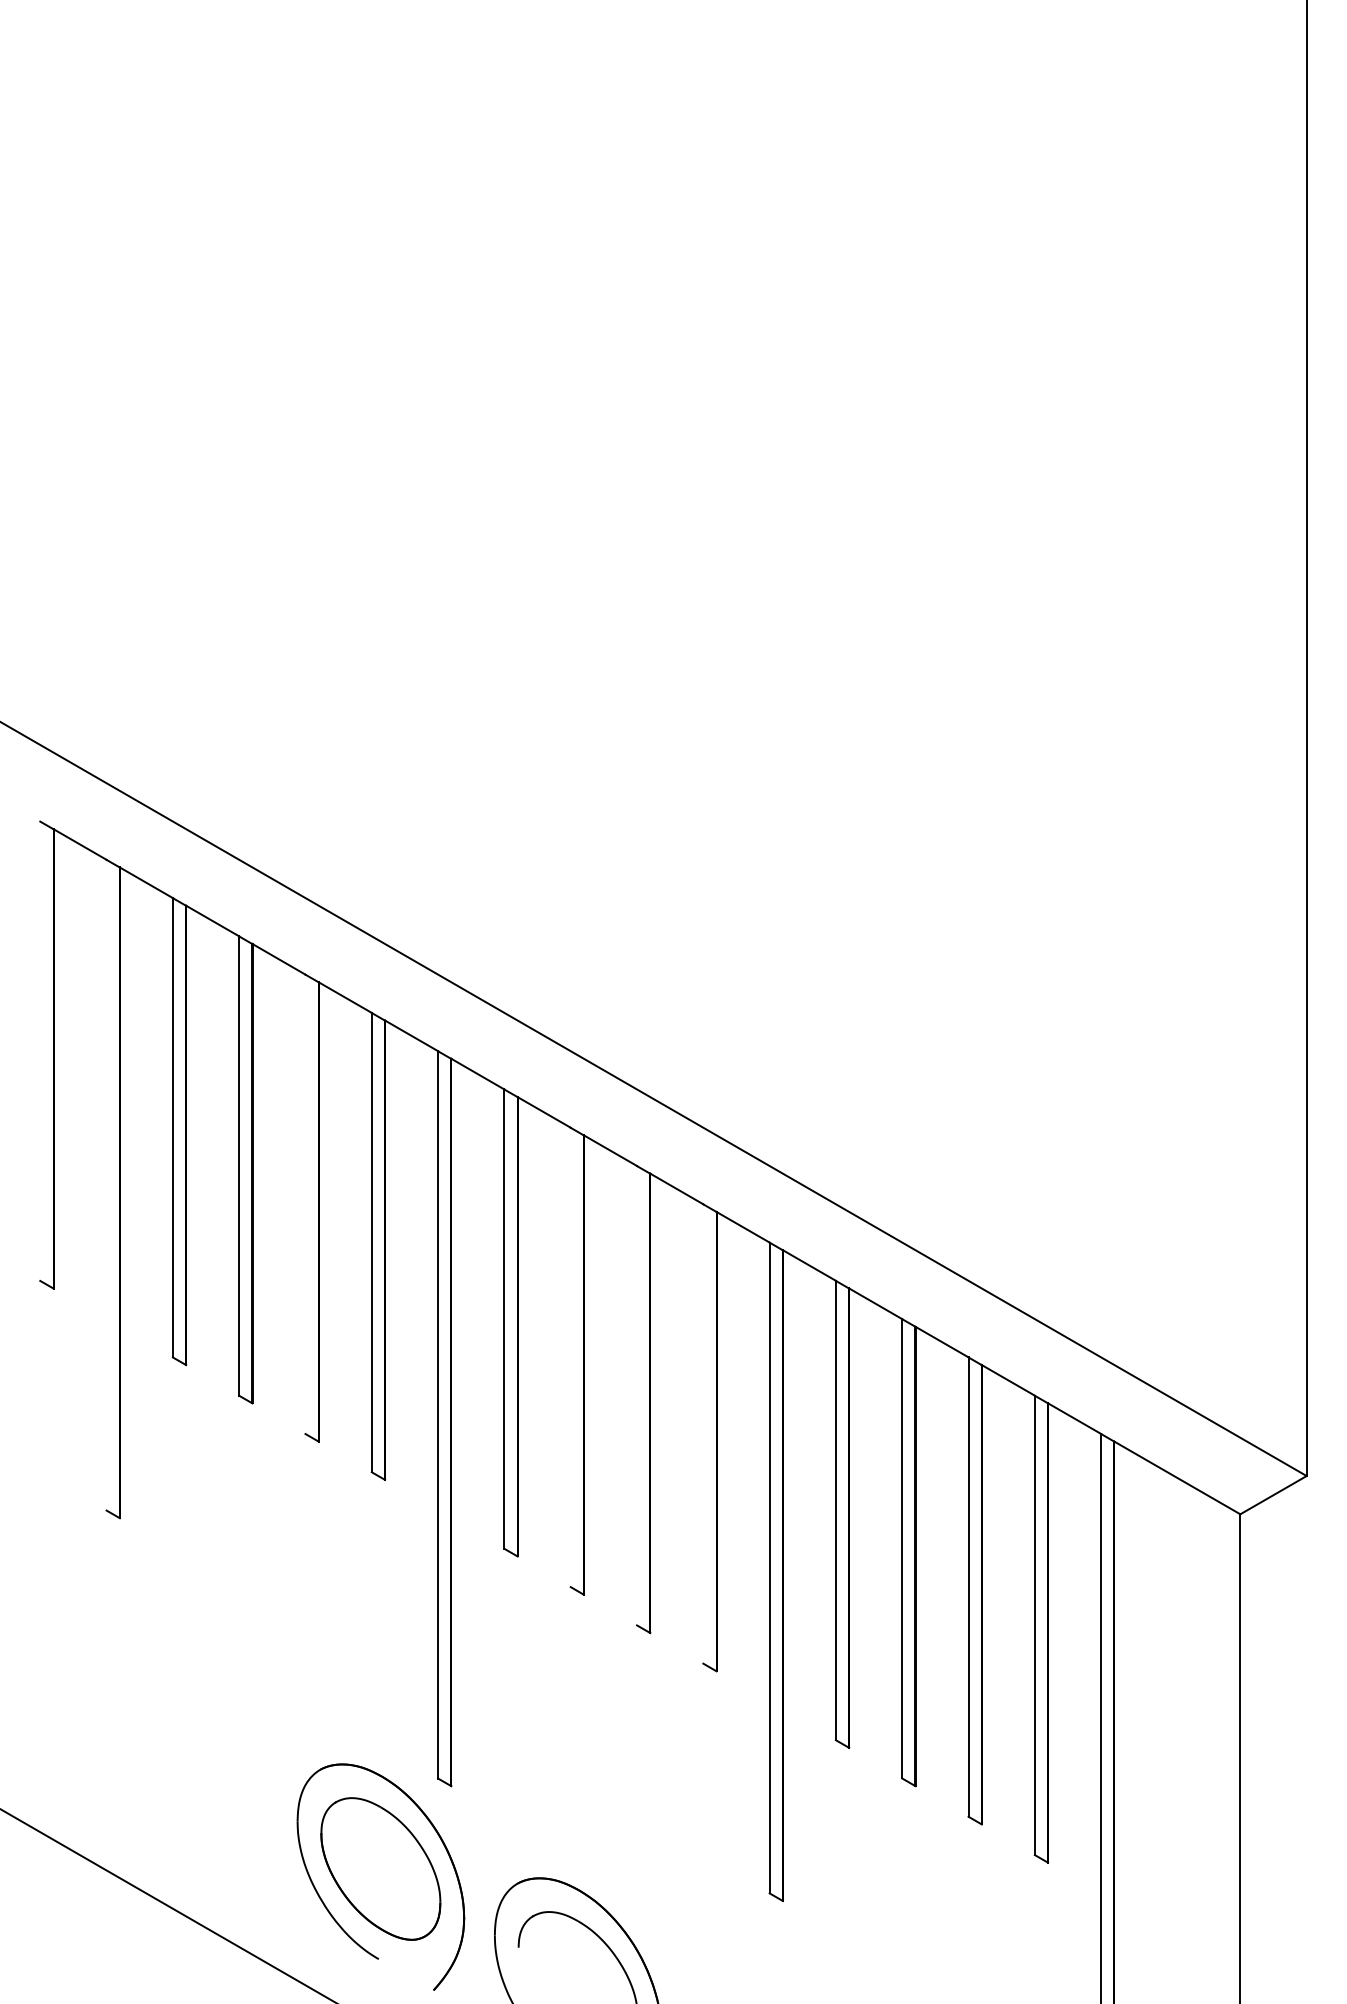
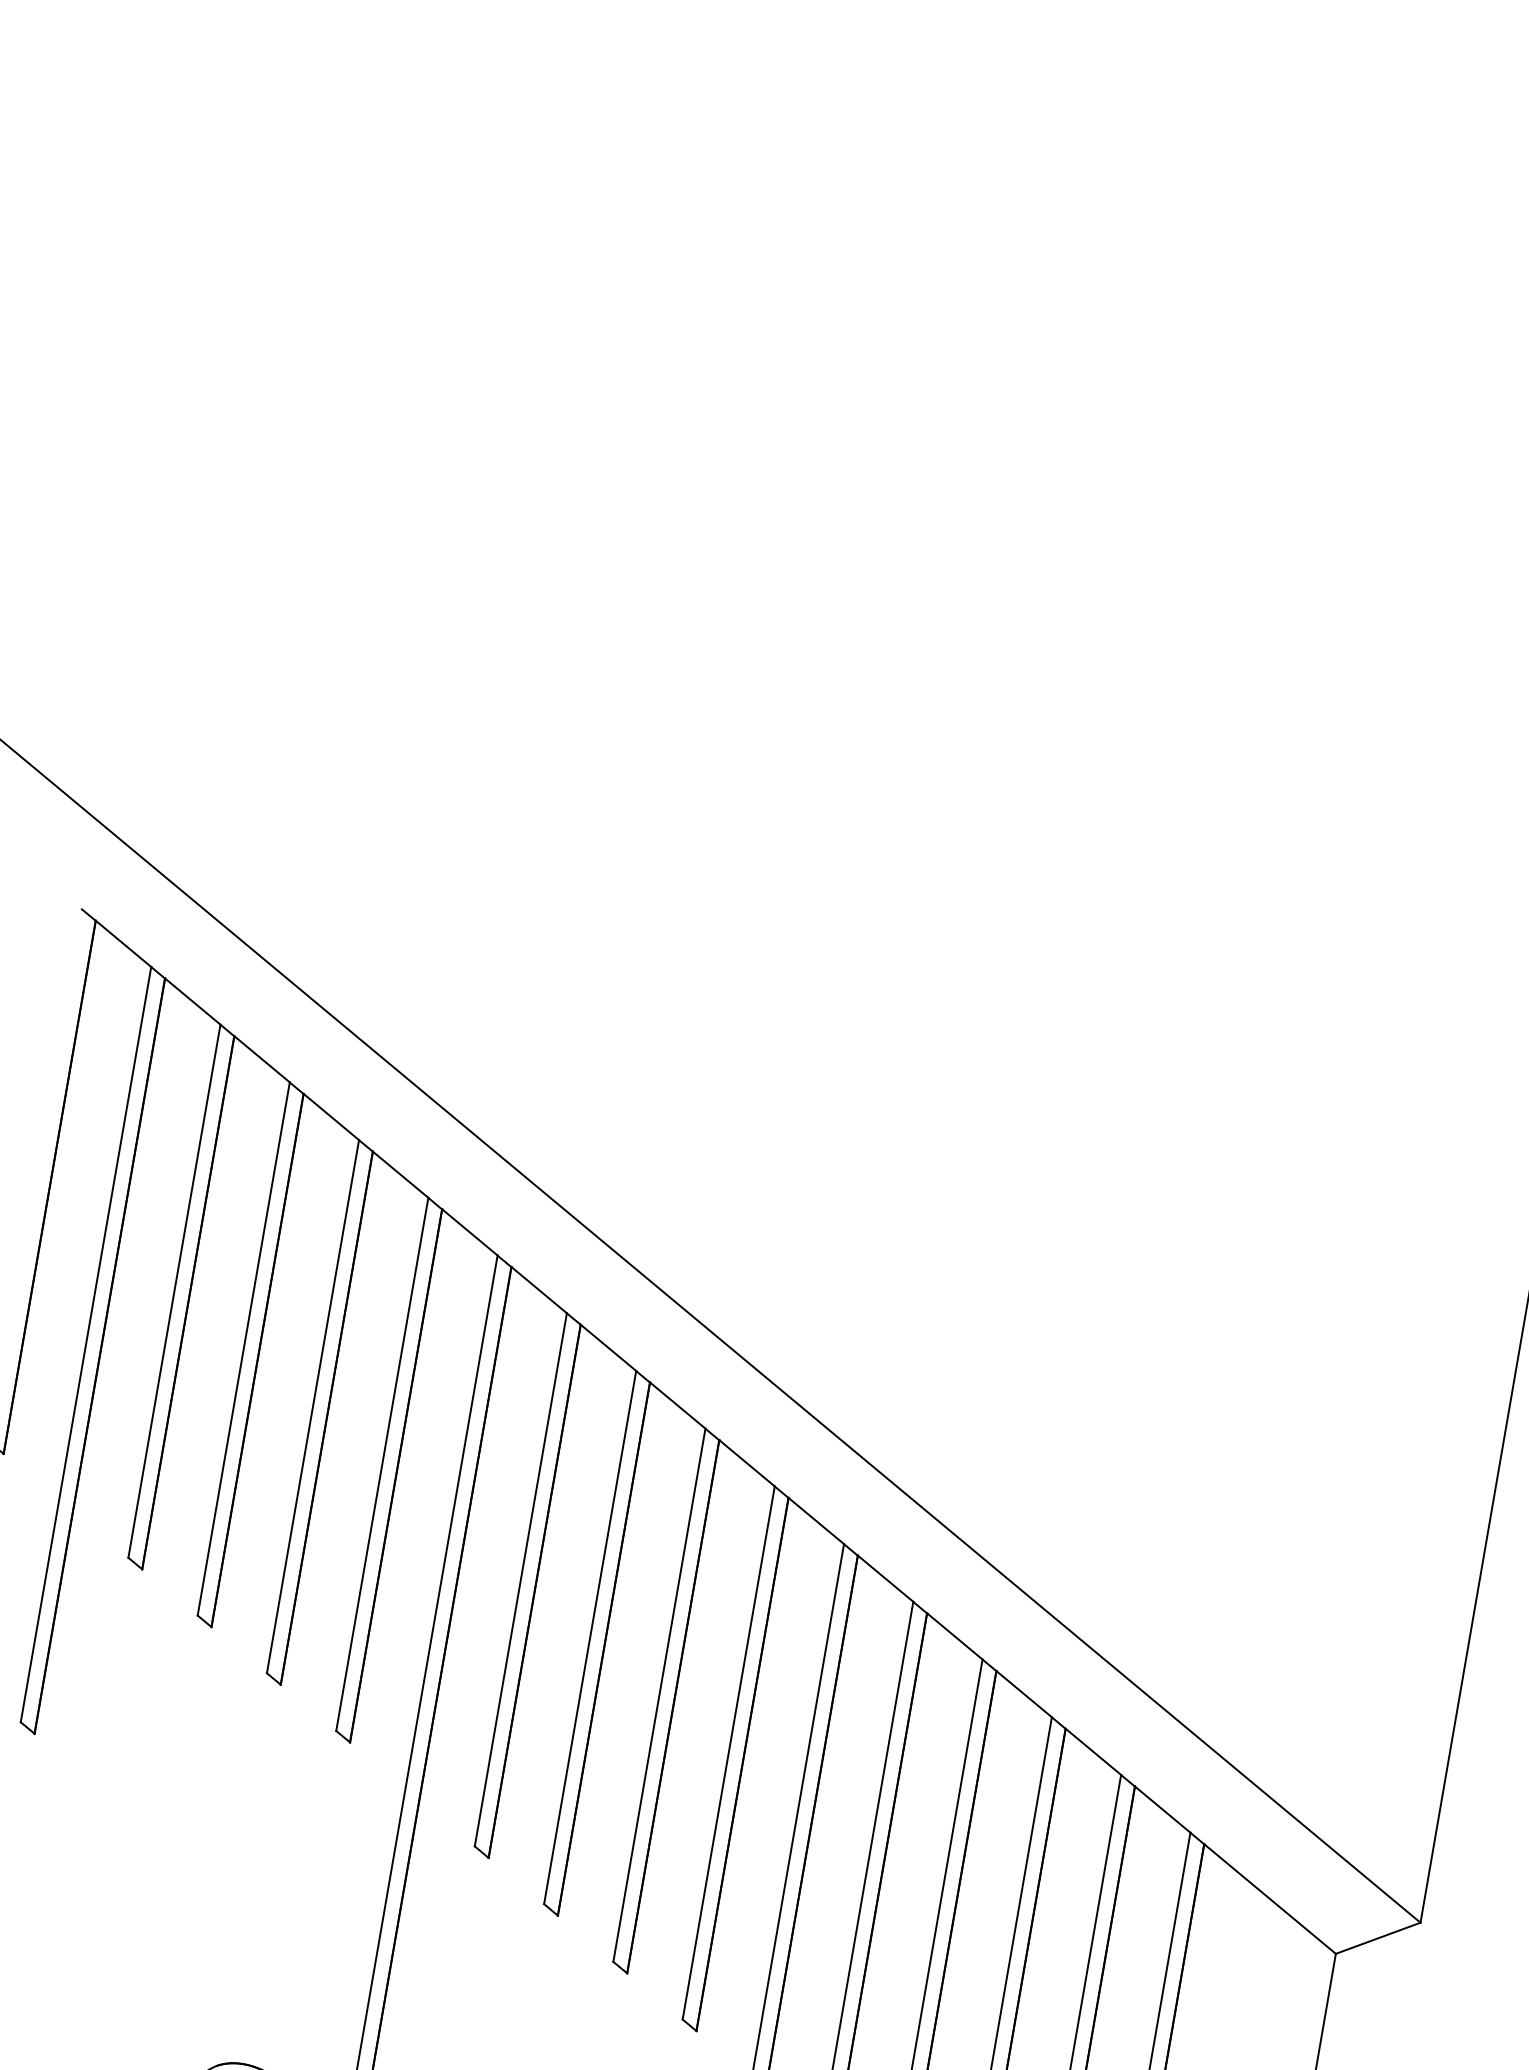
line: (106, 1184) -> (86, 1343), added
line: (305, 1204) -> (312, 1406), added
line: (570, 1357) -> (589, 1637), added
line: (637, 1395) -> (660, 1695), added
line: (703, 1433) -> (728, 1752), added

